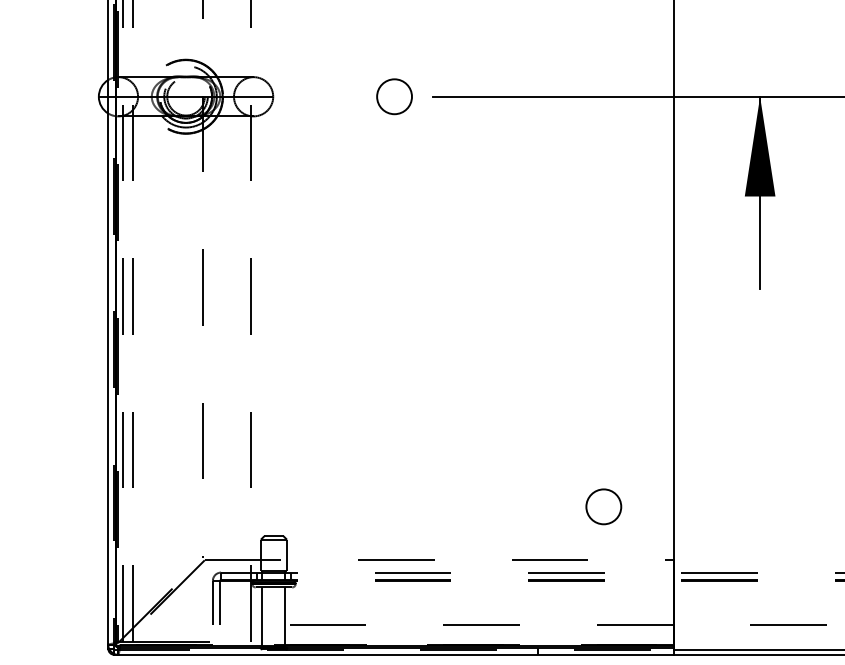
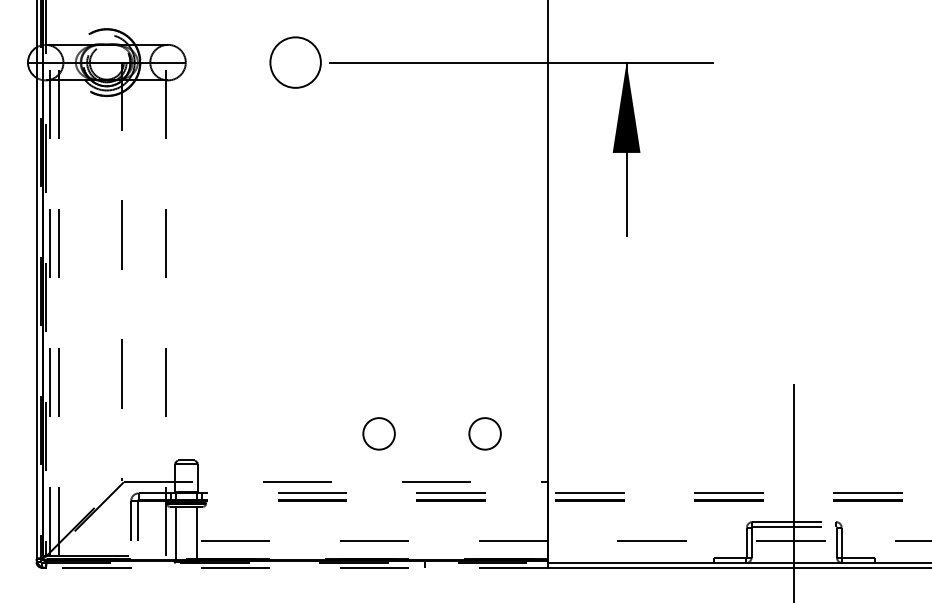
circle: (394, 96) -> (295, 62), size x1.6
circle: (486, 506) -> (378, 433), added
line: (395, 654) -> (296, 567), solid -> dashed

